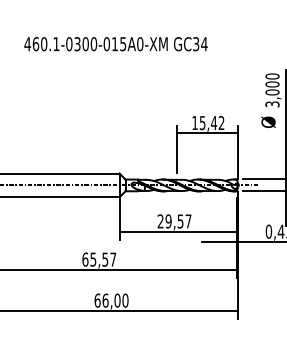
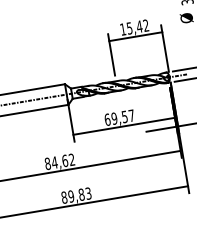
text: (160, 221) -> (107, 119), 29,57 -> 69,57
text: (99, 259) -> (60, 161), 65,57 -> 84,62
text: (111, 300) -> (76, 195), 66,00 -> 89,83

